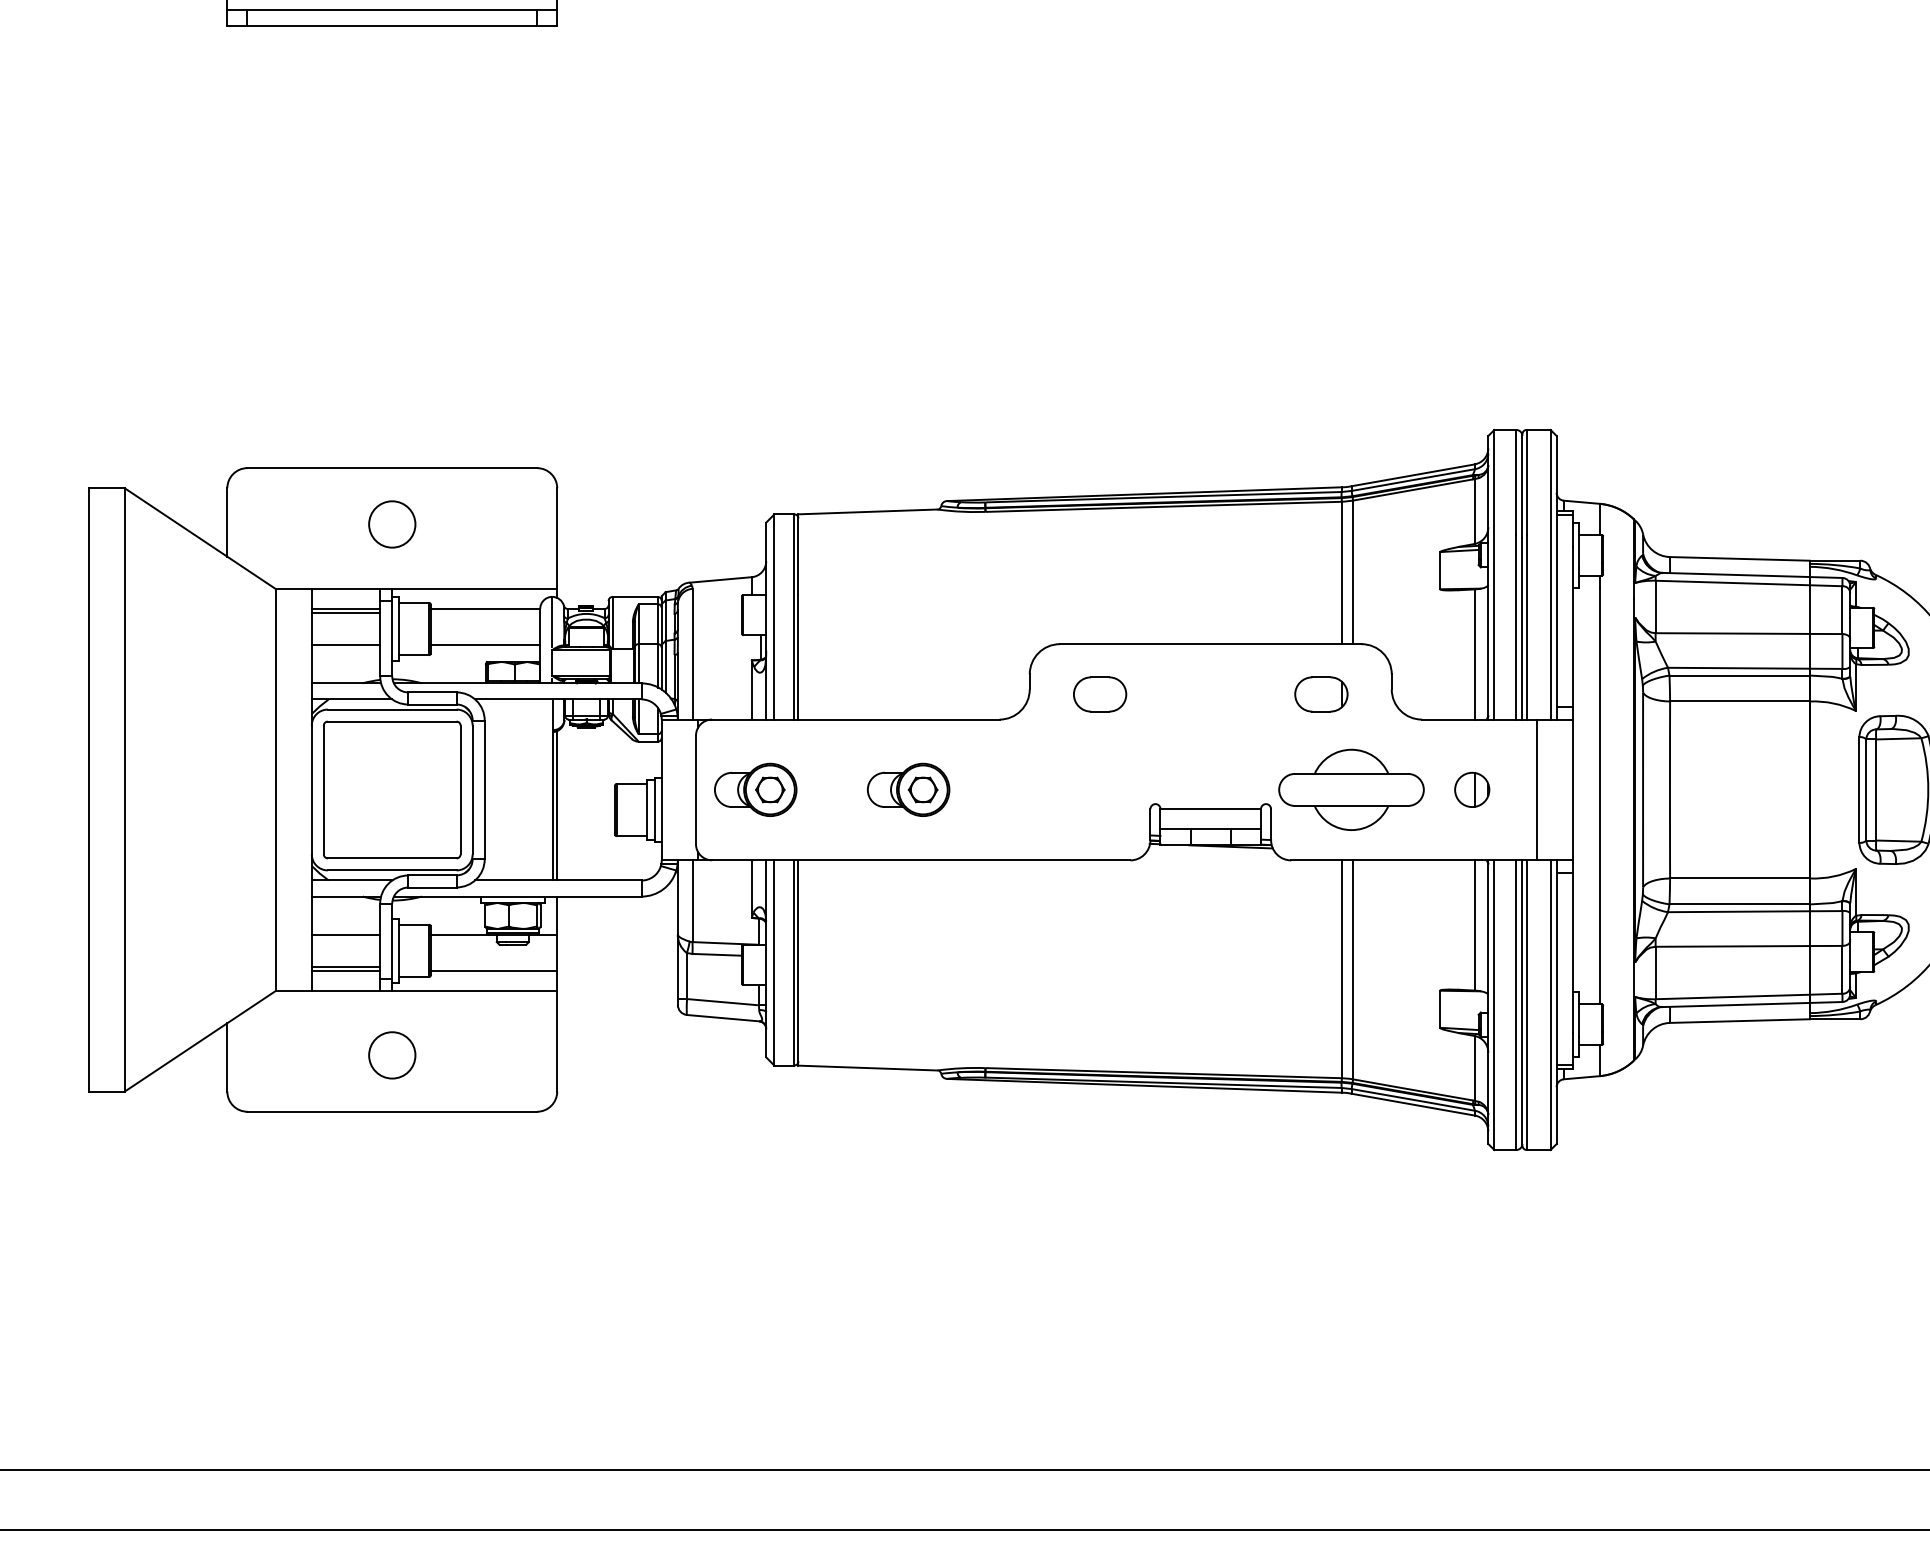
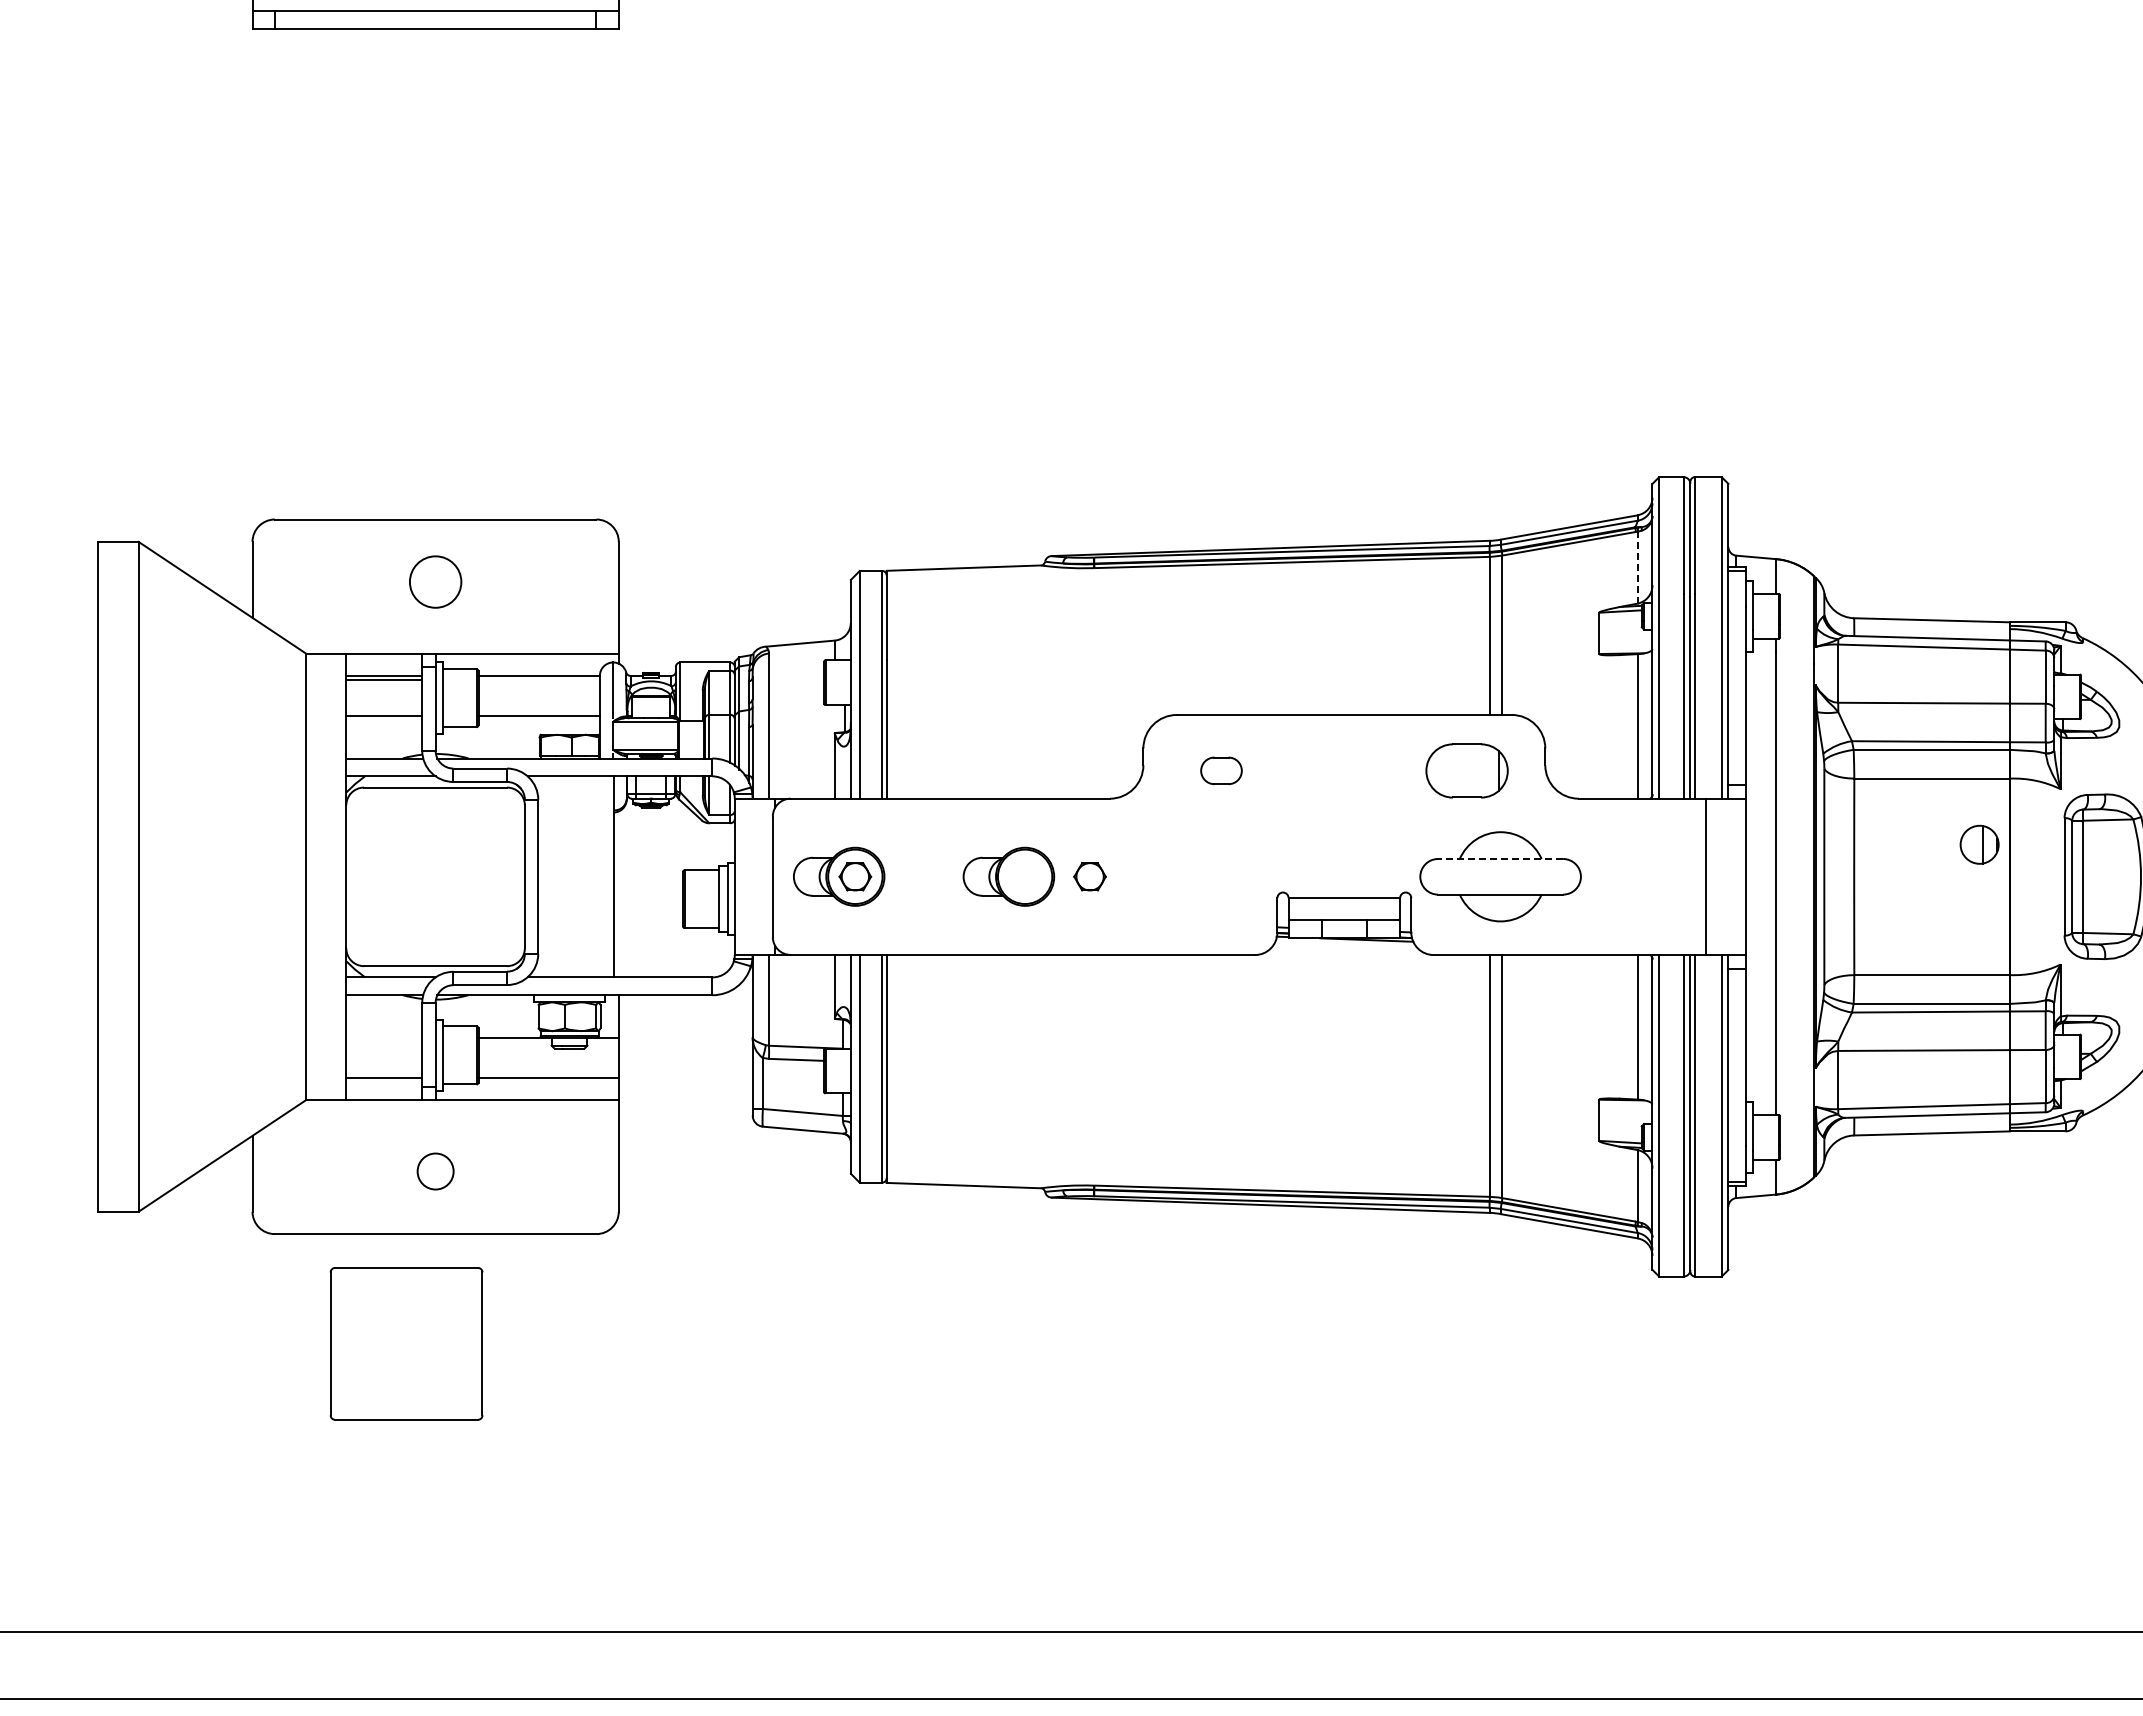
line: (1474, 511) -> (1637, 567), solid -> dashed
part: (1100, 694) -> (1221, 770), size x0.7
part: (1321, 694) -> (1467, 770), size x1.4
line: (1351, 773) -> (1500, 858), solid -> dashed
part: (392, 789) -> (406, 1343), moved
part: (922, 789) -> (1089, 876), moved
part: (1472, 789) -> (1979, 844), moved
line: (556, 805) -> (618, 894), removed
line: (346, 934) -> (384, 1037), removed
line: (346, 967) -> (384, 1073), removed
circle: (392, 1055) -> (435, 1171), size x0.7

